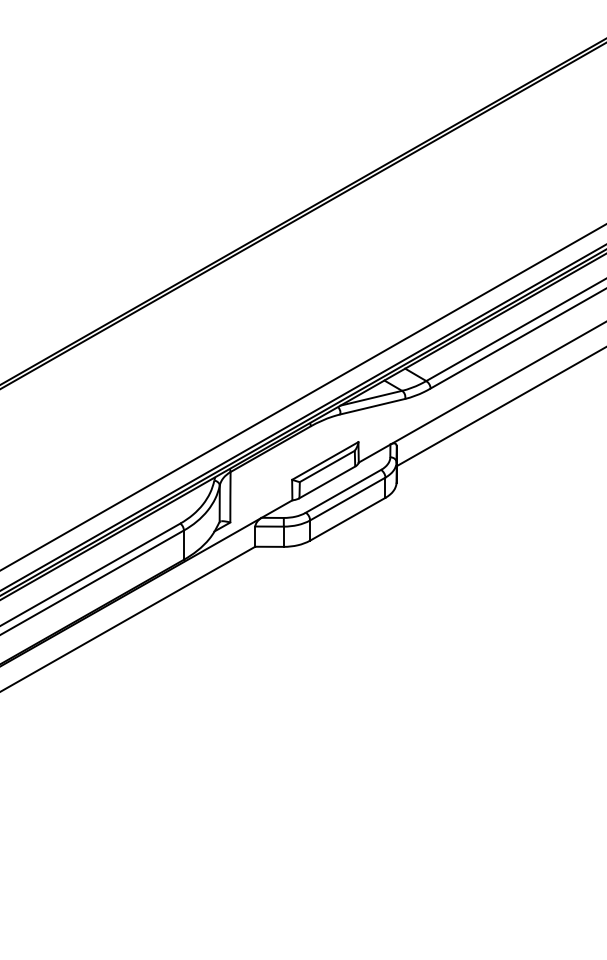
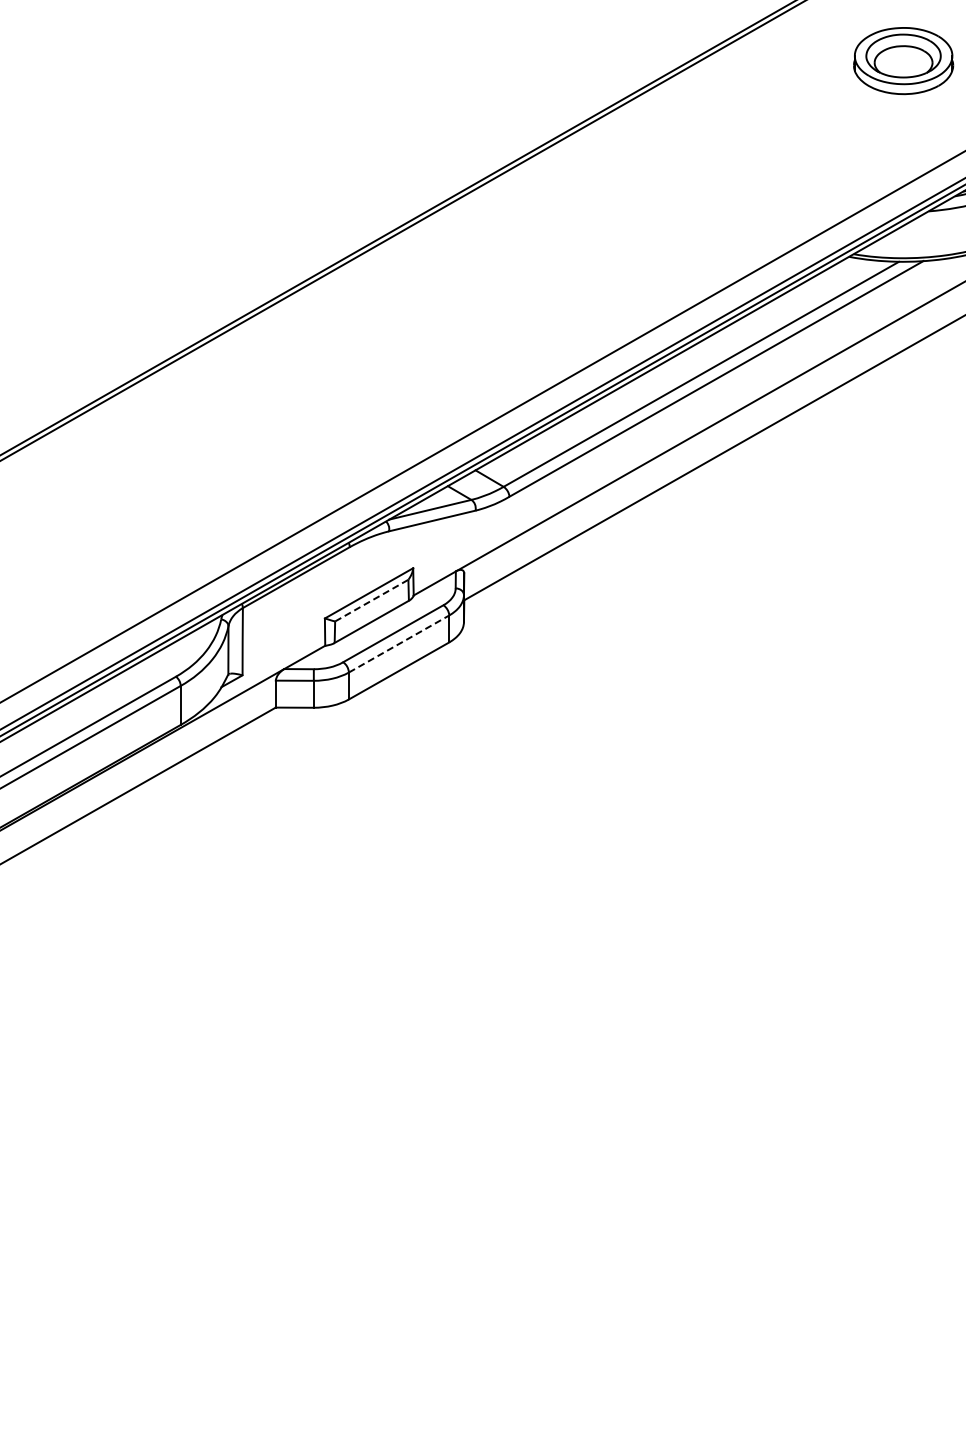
line: (327, 466) -> (372, 600), solid -> dashed
line: (348, 499) -> (399, 644), solid -> dashed

